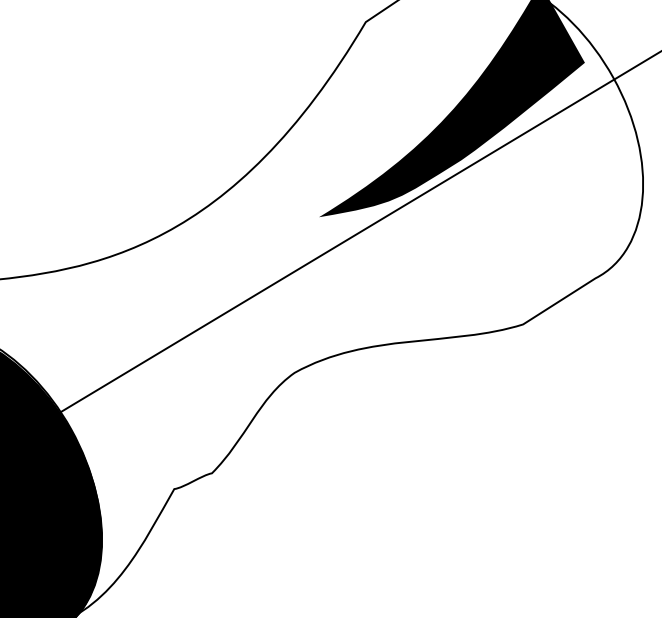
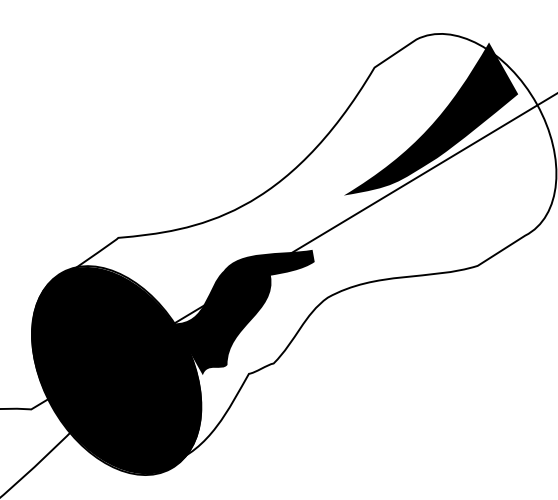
fill: (165, 395) -> (243, 312), added

